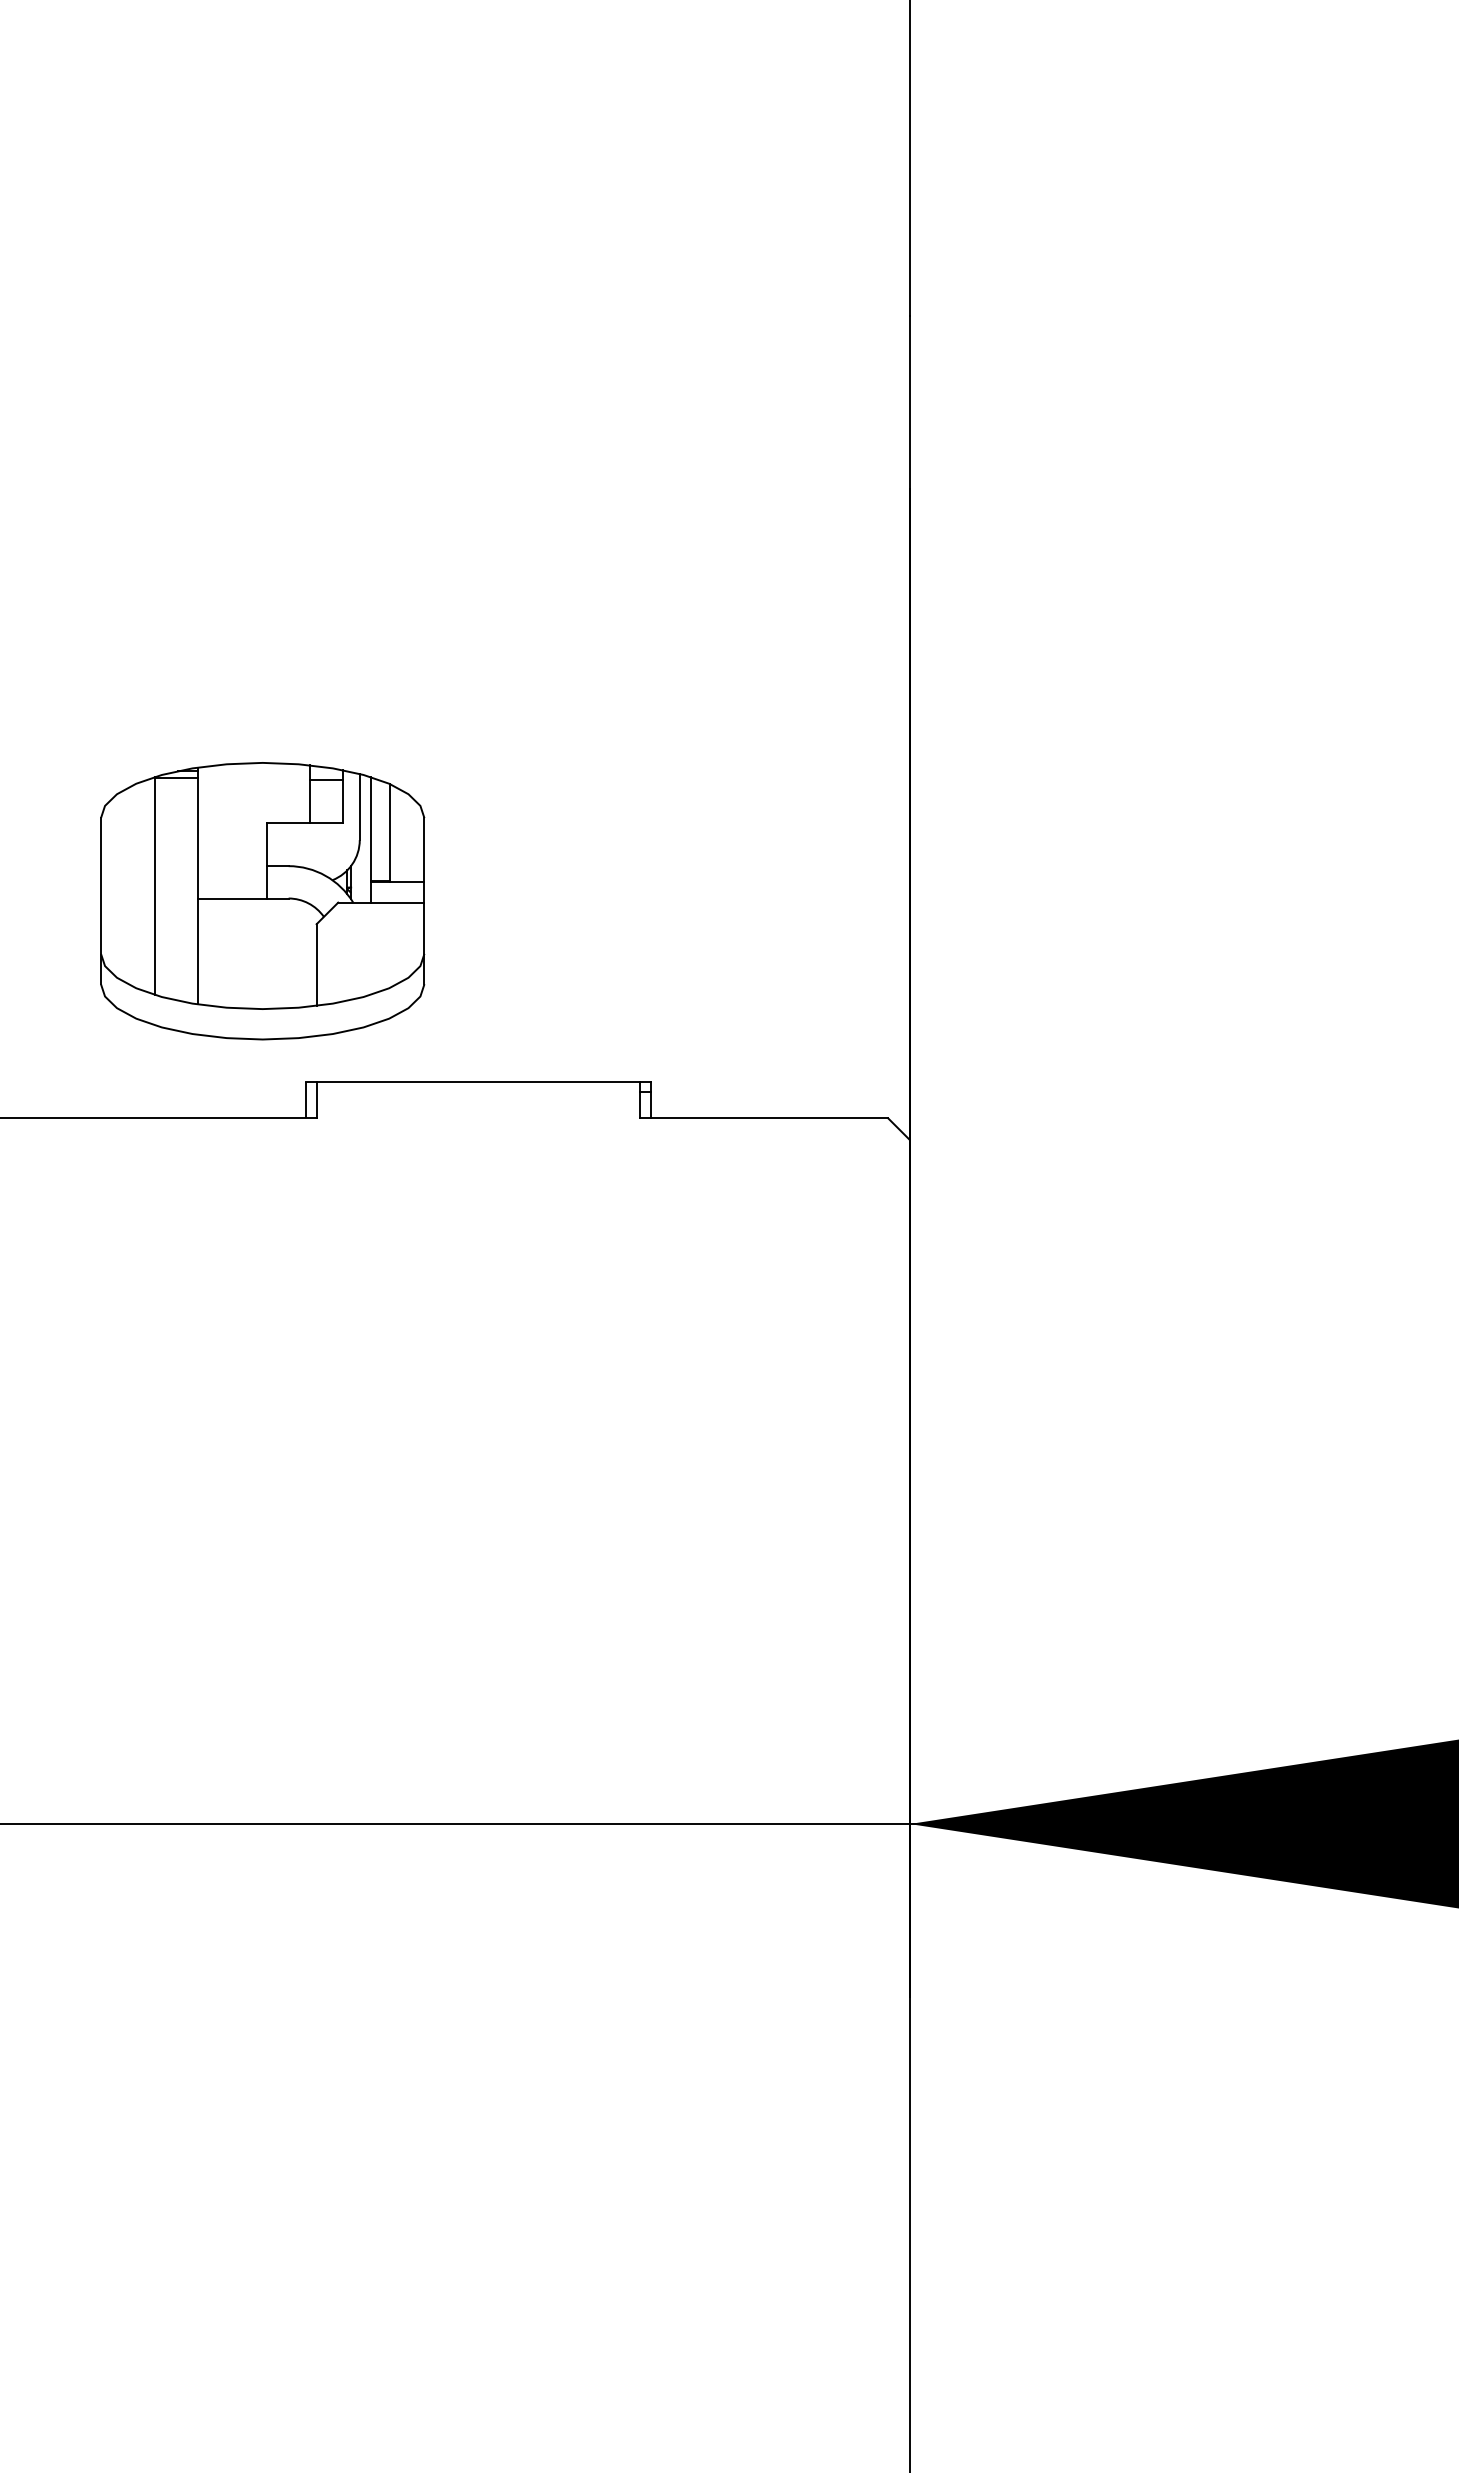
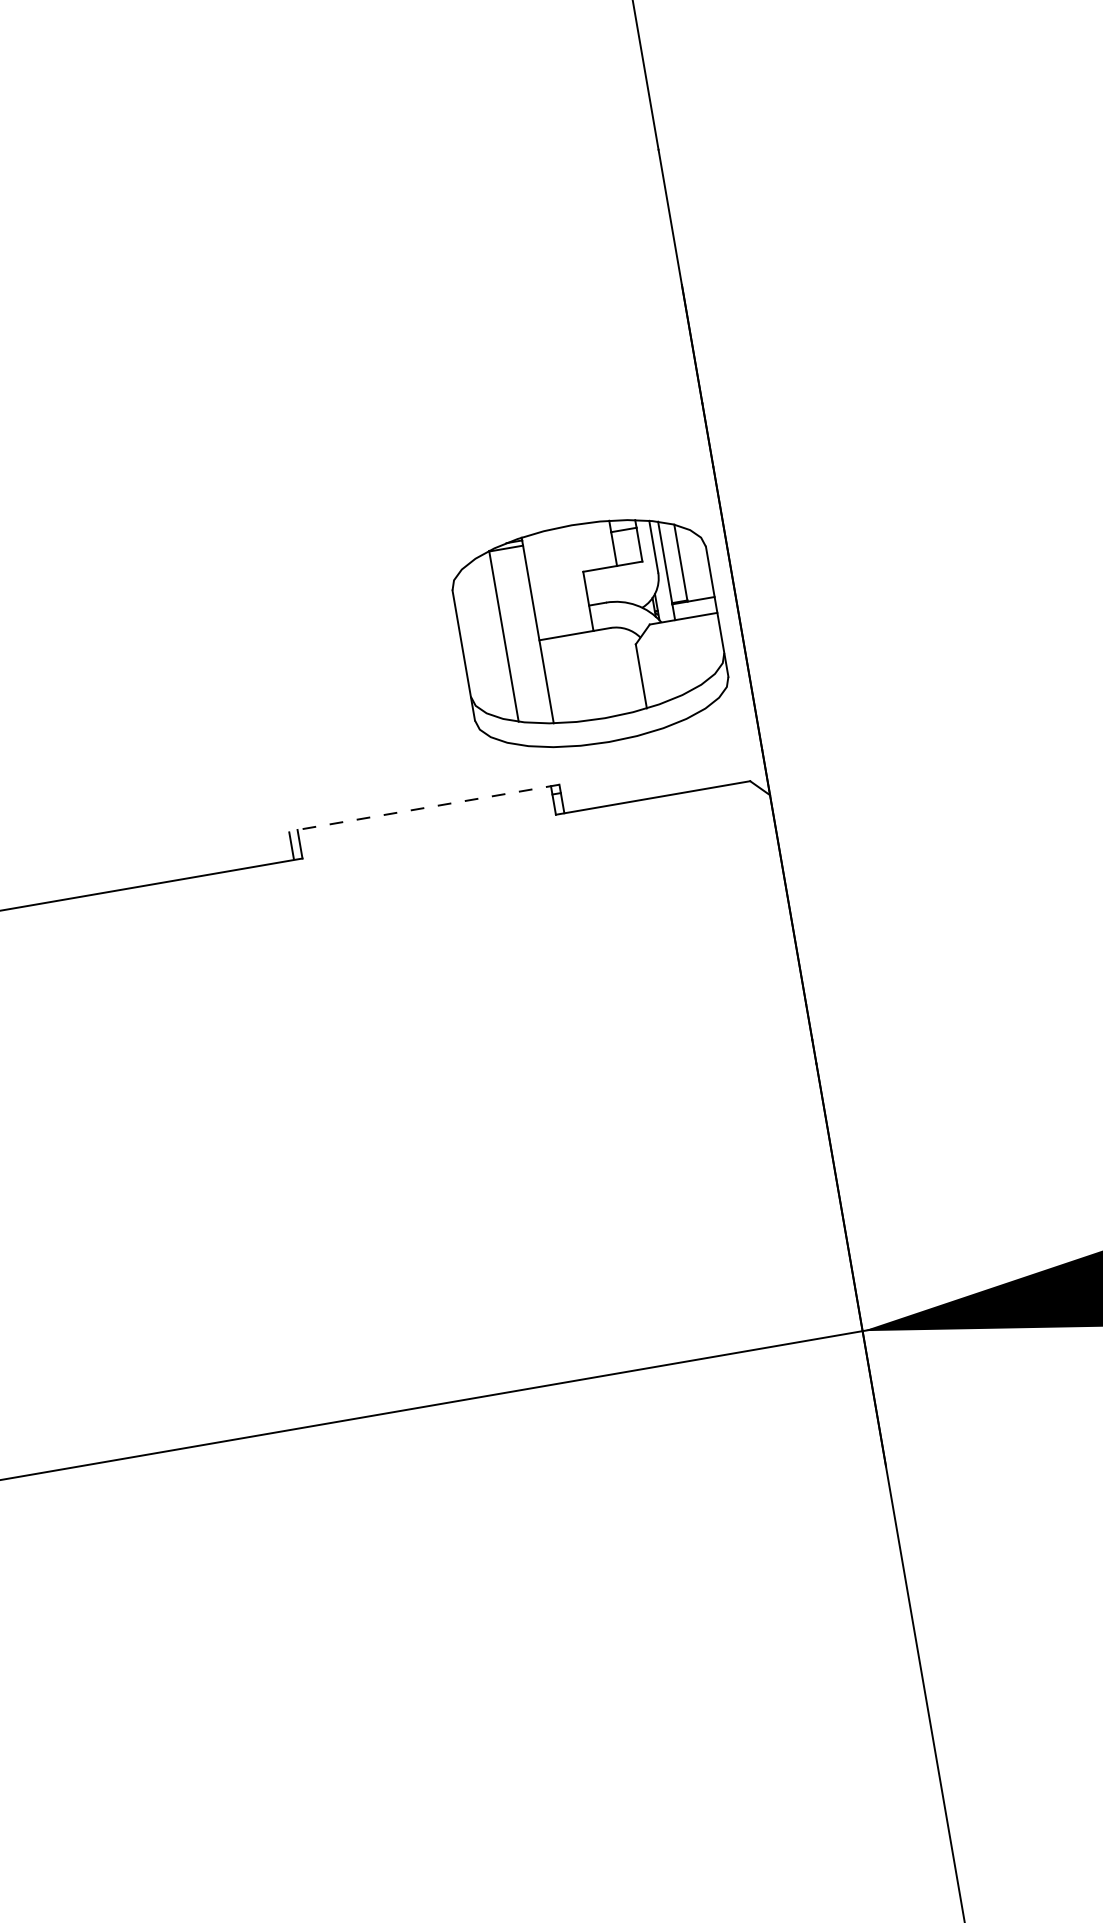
part: (262, 901) -> (590, 633), moved
line: (478, 1081) -> (424, 807), solid -> dashed

